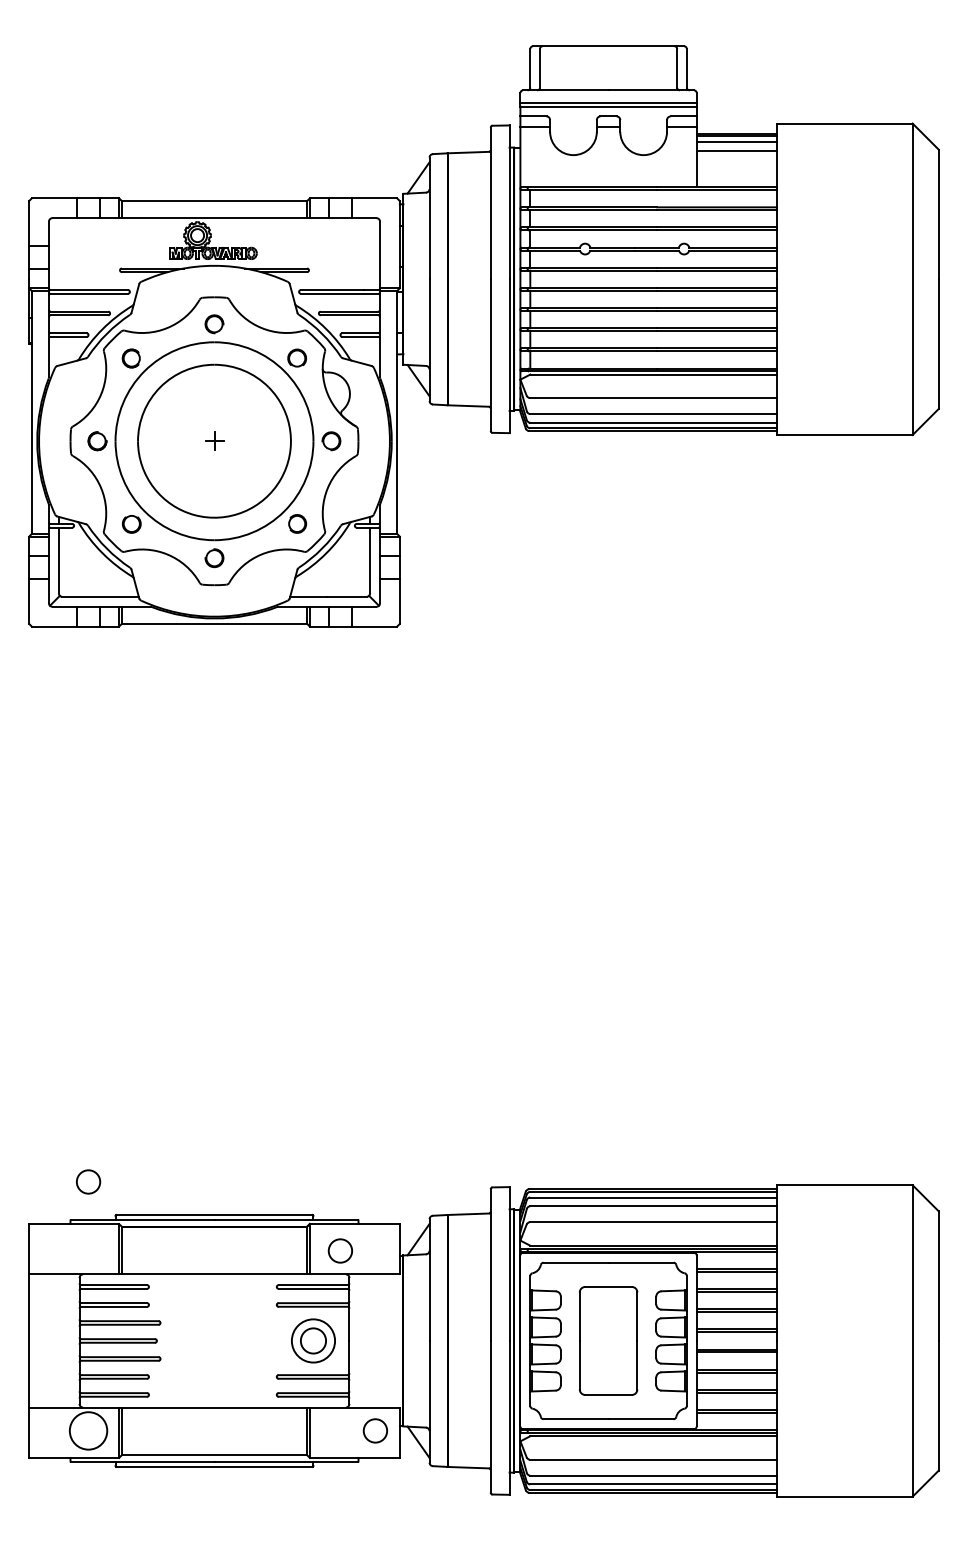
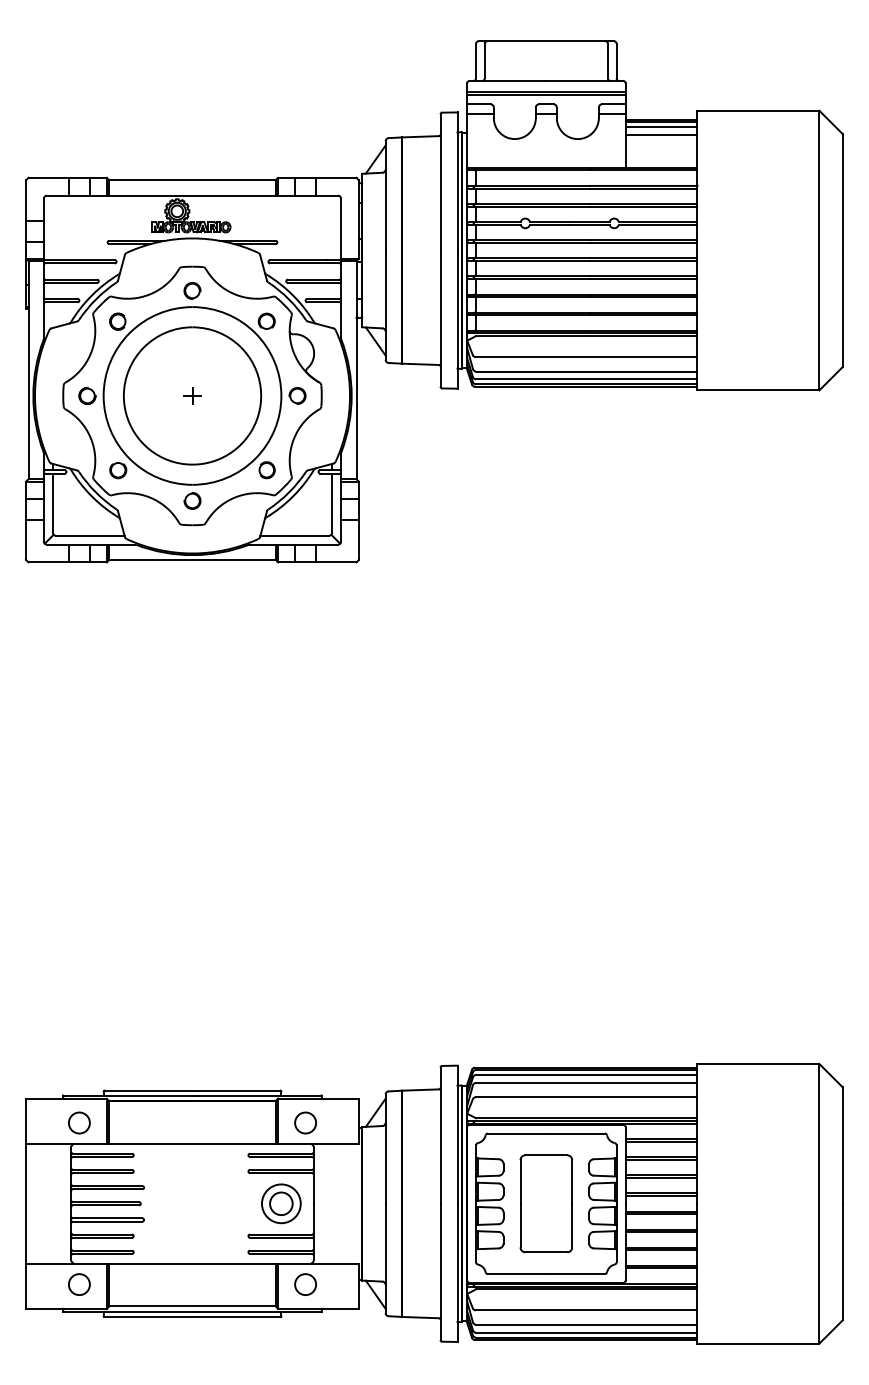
circle: (88, 1181) -> (79, 1122), moved
circle: (88, 1430) -> (79, 1284), size x0.62
circle: (374, 1430) -> (304, 1284), moved

